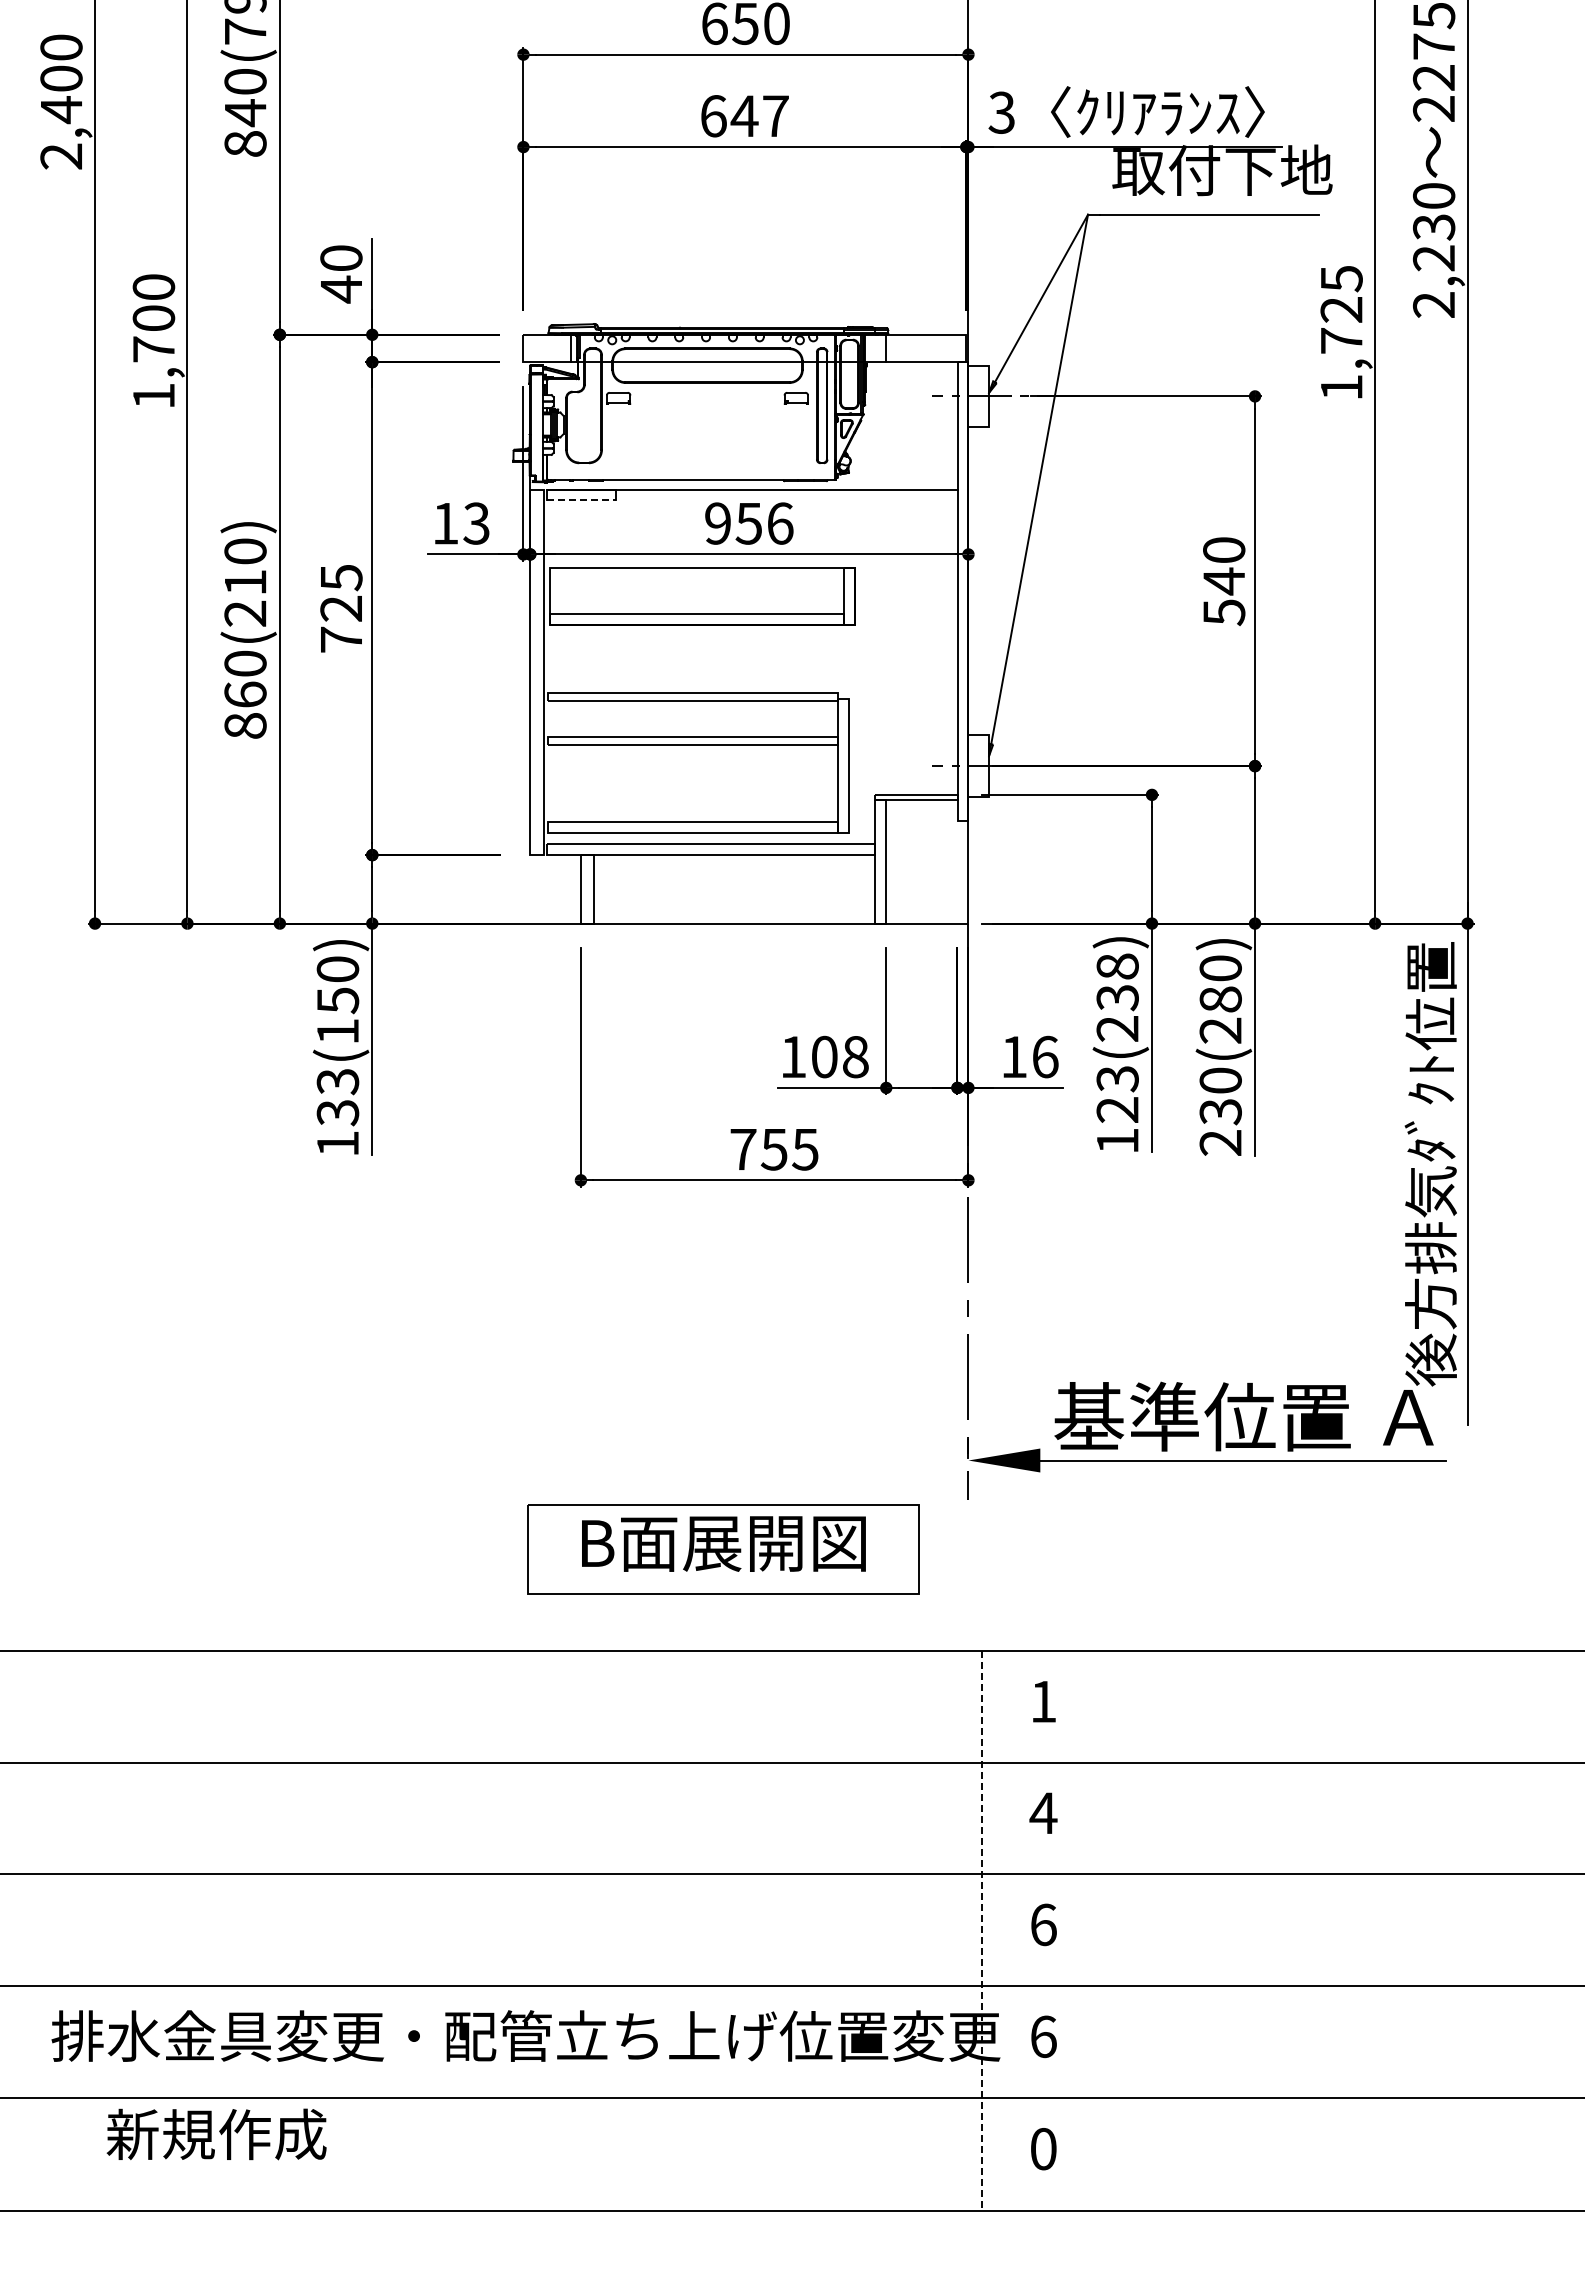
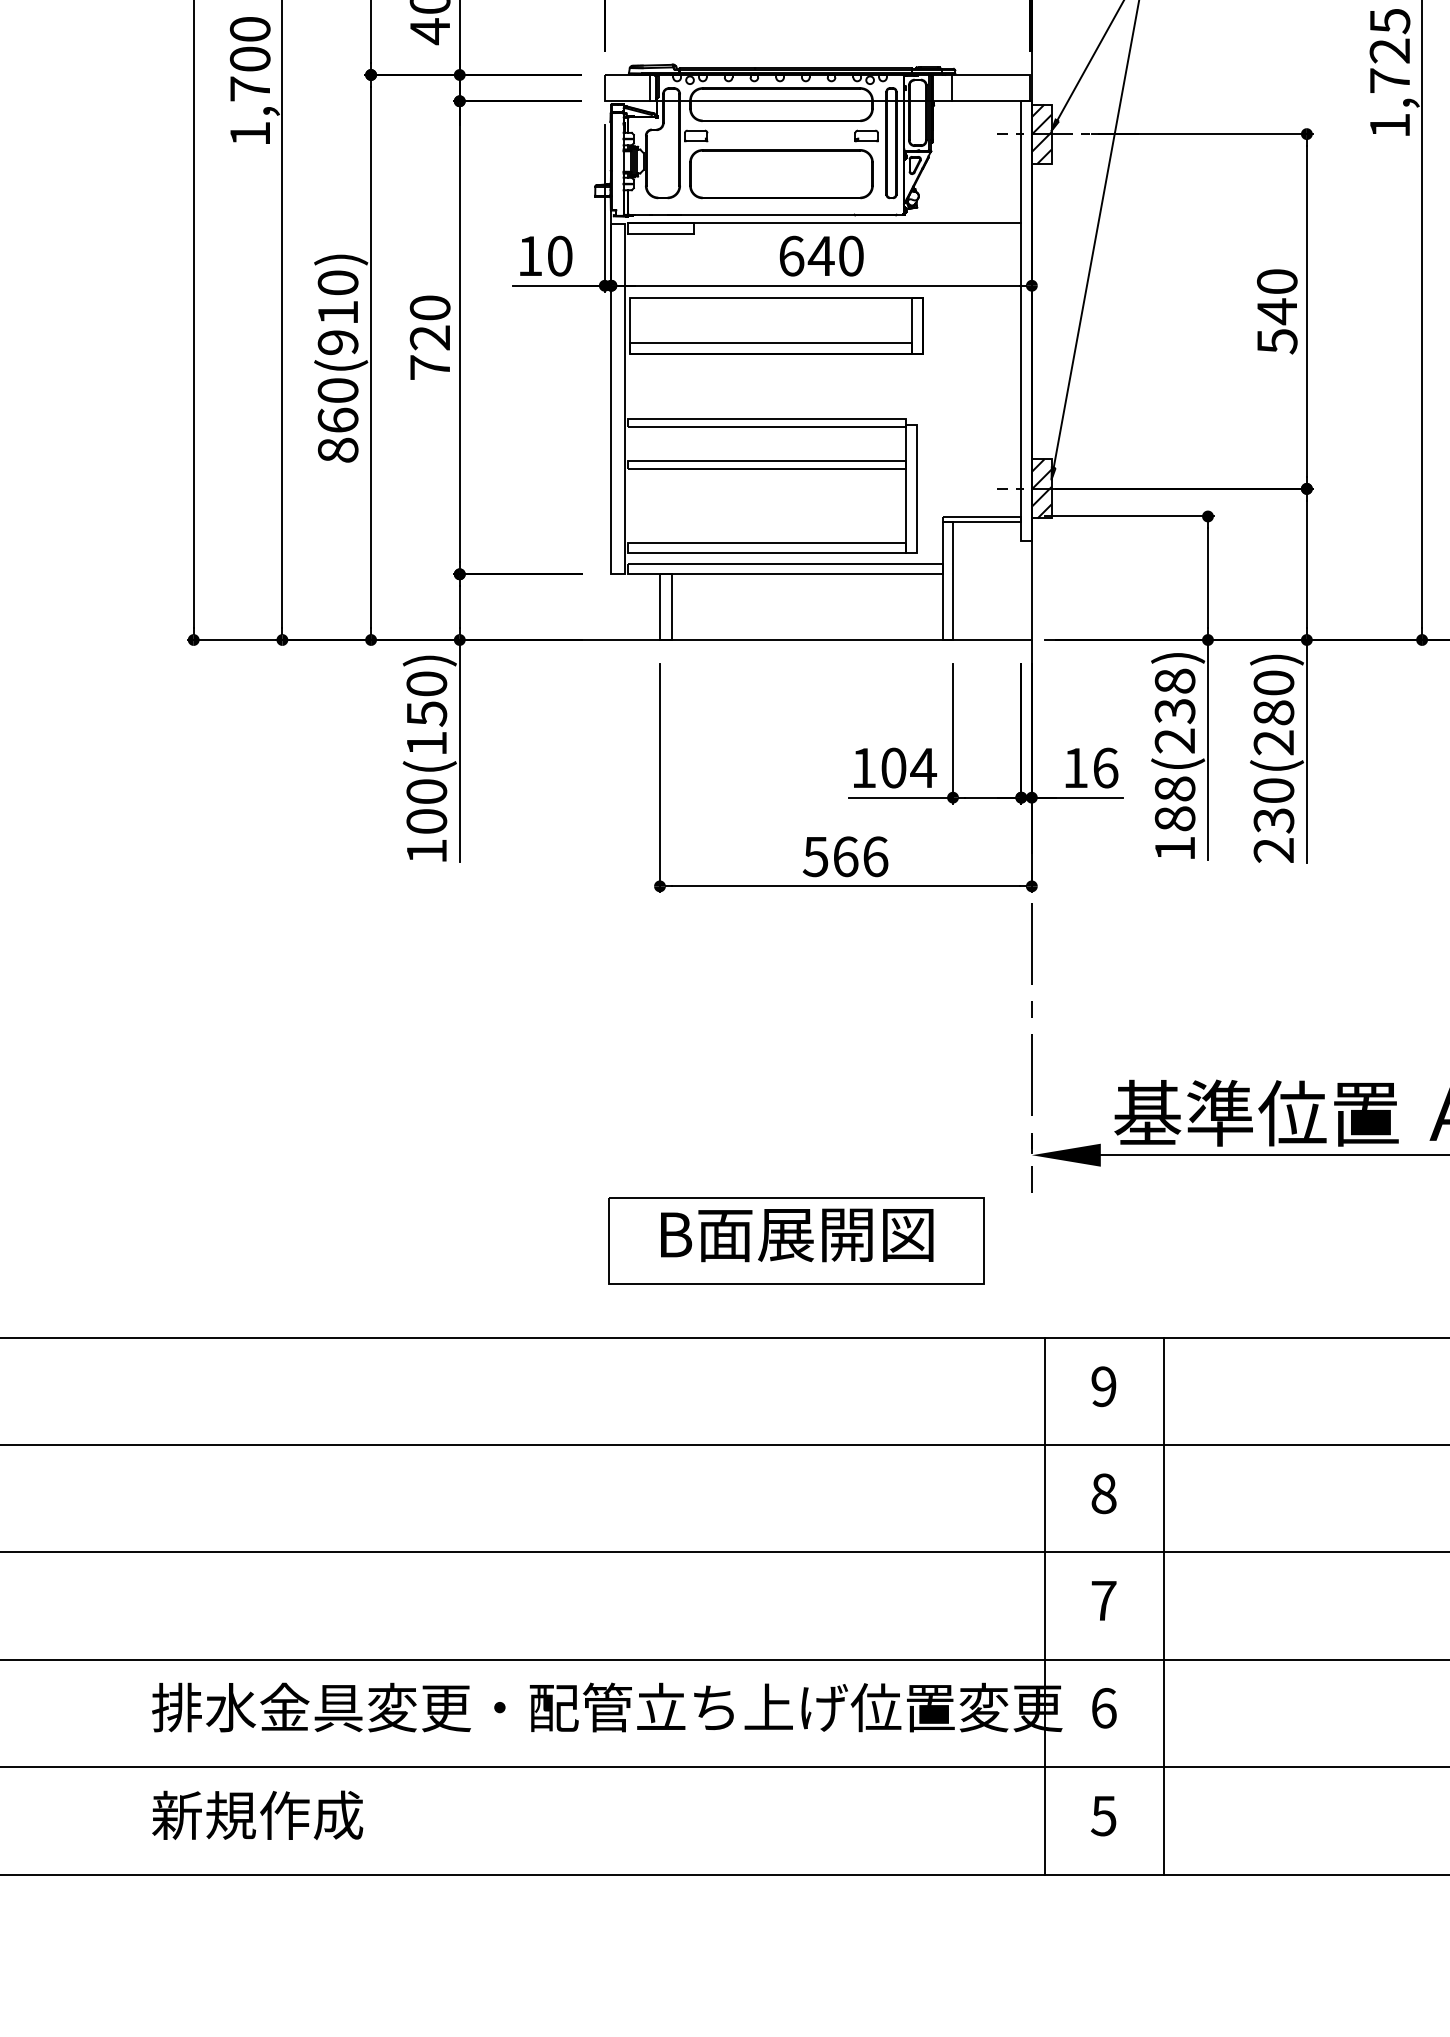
hatch: (978, 396) -> (1041, 134), added
part: (707, 438) -> (781, 174), added
line: (582, 500) -> (661, 233), dashed -> solid
text: (476, 523) -> (559, 256), 13 -> 10
text: (749, 523) -> (821, 256), 956 -> 640
text: (341, 577) -> (430, 307), 725 -> 720
text: (245, 613) -> (338, 342), 860(210) -> 860(910)
hatch: (978, 765) -> (1041, 488), added
text: (855, 1057) -> (923, 768), 108 -> 104
text: (1117, 1093) -> (1174, 803), 123(238) -> 188(238)
text: (337, 1097) -> (426, 806), 133(150) -> 100(150)
text: (773, 1149) -> (844, 856), 755 -> 566
text: (1043, 1701) -> (1103, 1386), 1 -> 9
text: (1043, 1813) -> (1103, 1493), 4 -> 8
text: (1043, 1924) -> (1103, 1600), 6 -> 7
line: (981, 1930) -> (1044, 1606), dashed -> solid
line: (1105, 1930) -> (1163, 1606), added
text: (216, 2134) -> (257, 1815), moved
text: (1043, 2149) -> (1103, 1816), 0 -> 5

